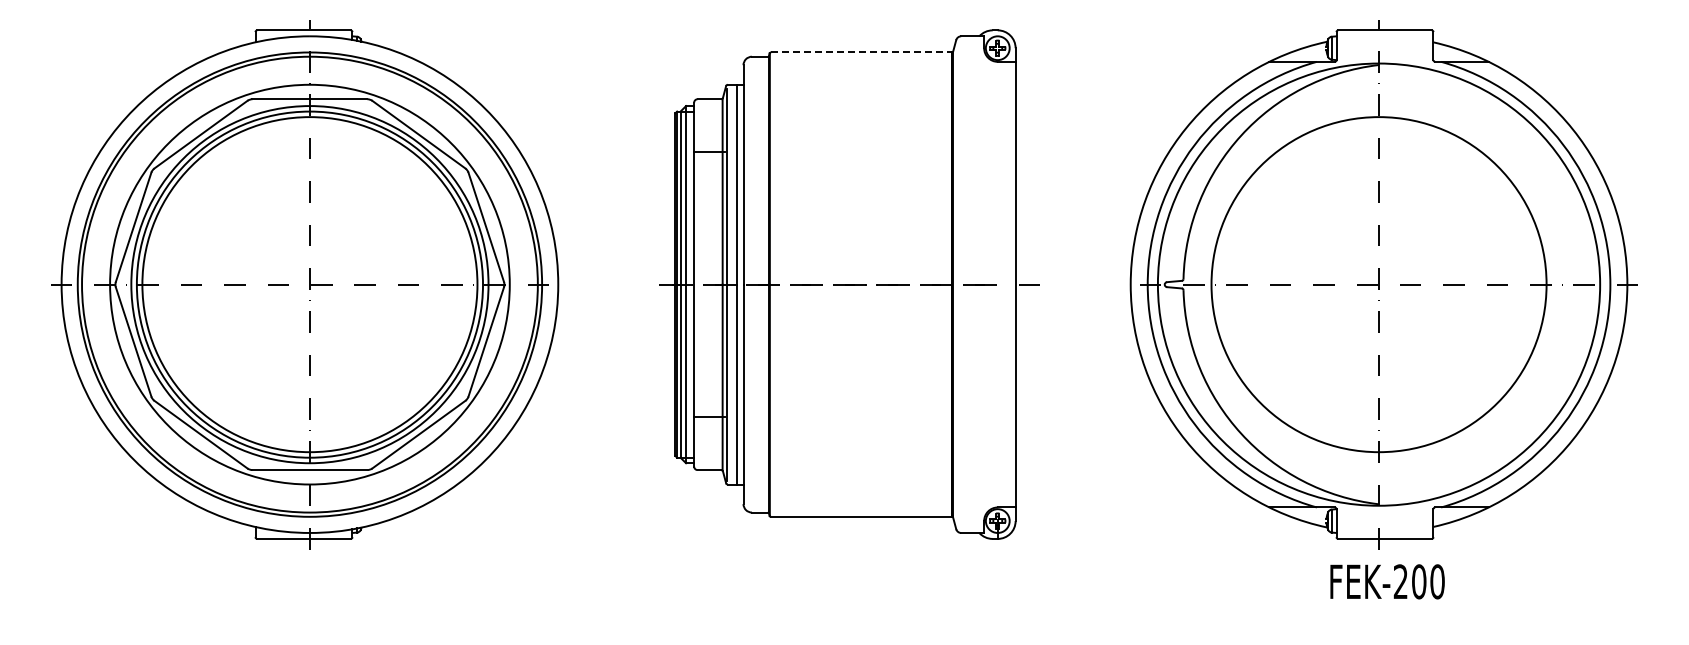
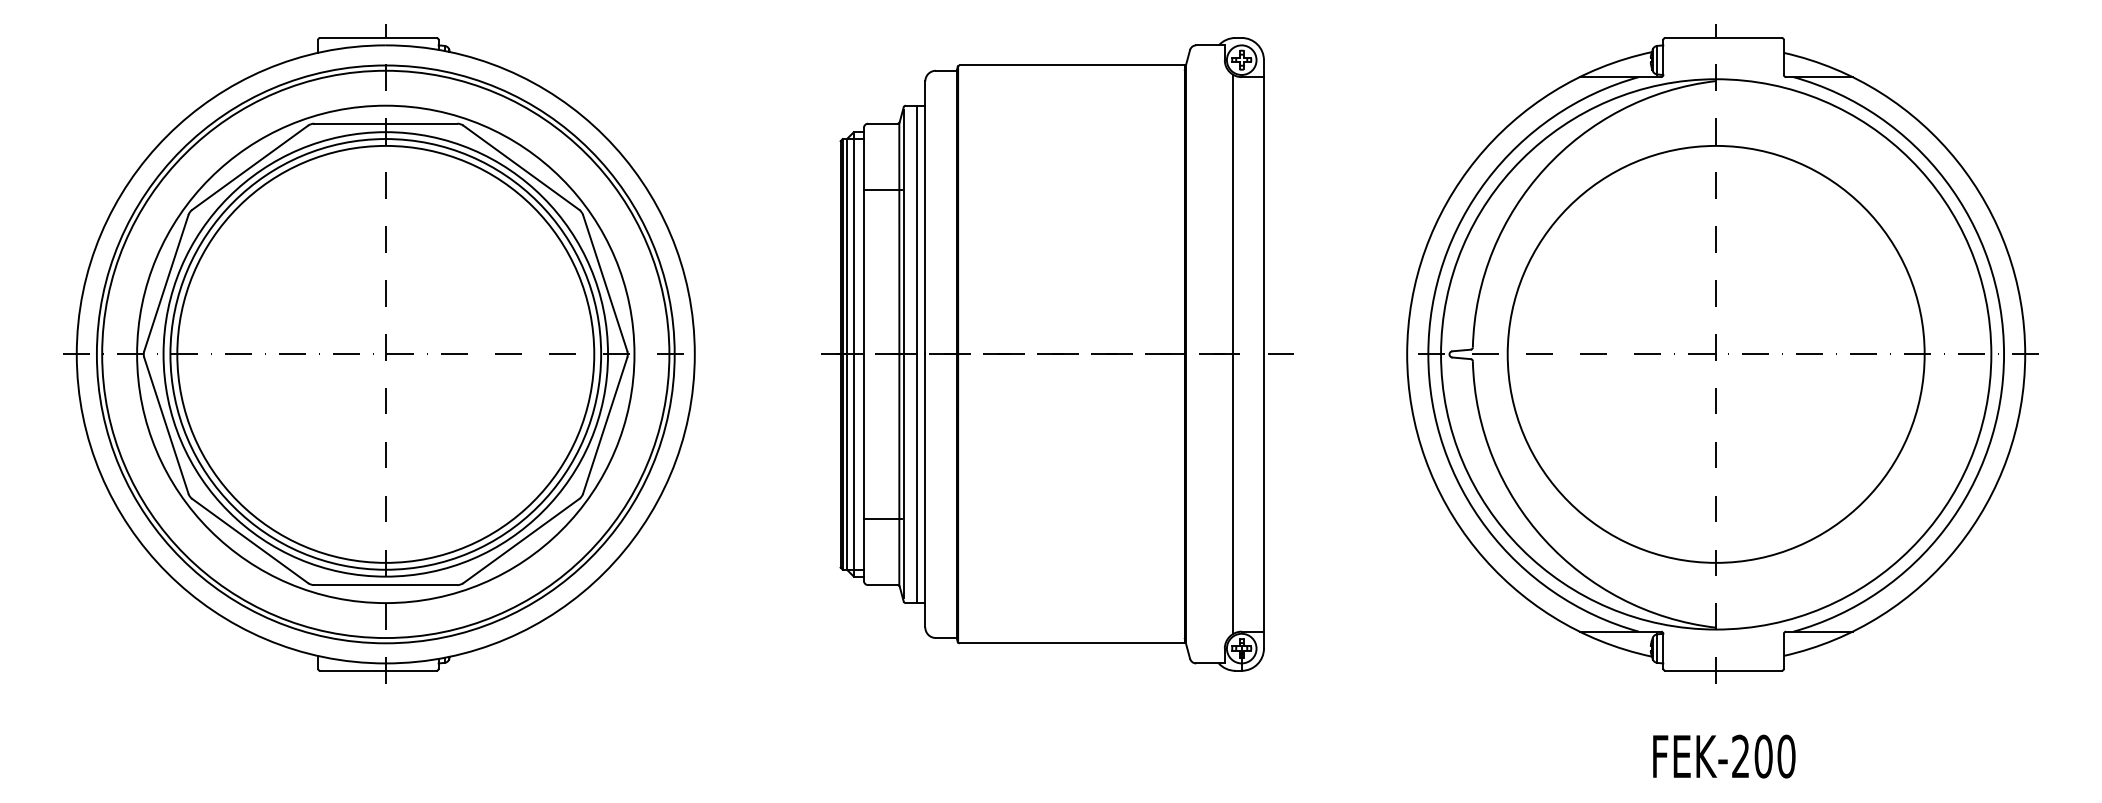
line: (862, 52) -> (1073, 65), dashed -> solid
line: (990, 284) -> (1232, 354), added
text: (1387, 581) -> (1724, 756), moved

